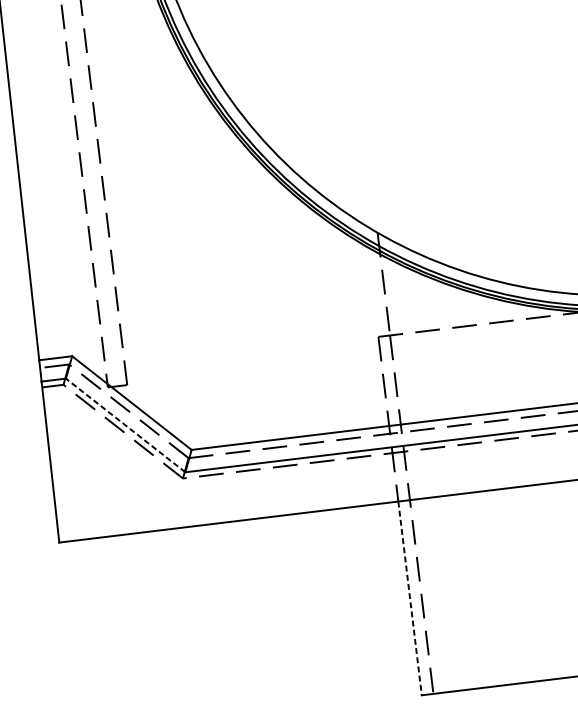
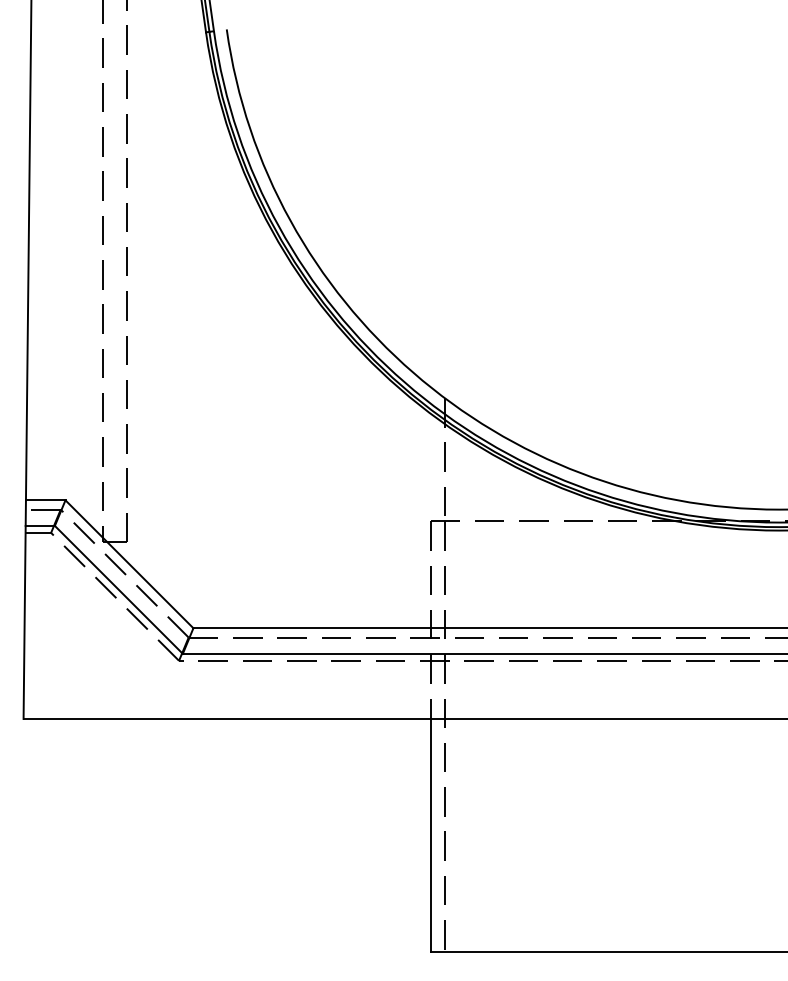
line: (125, 425) -> (118, 589), dashed -> solid
line: (409, 598) -> (430, 835), dashed -> solid

